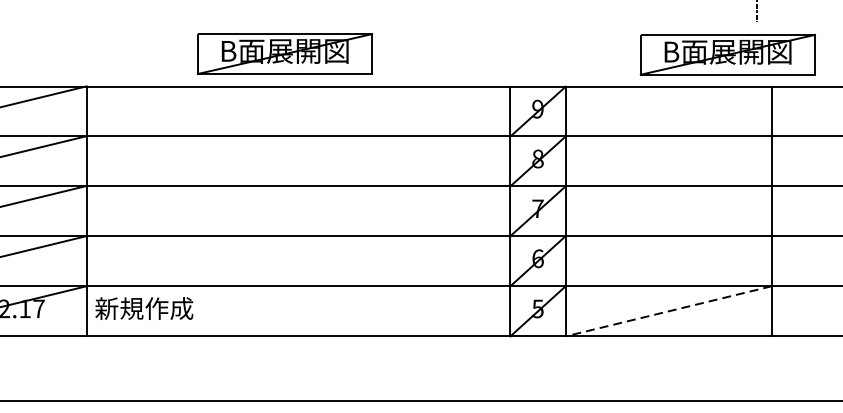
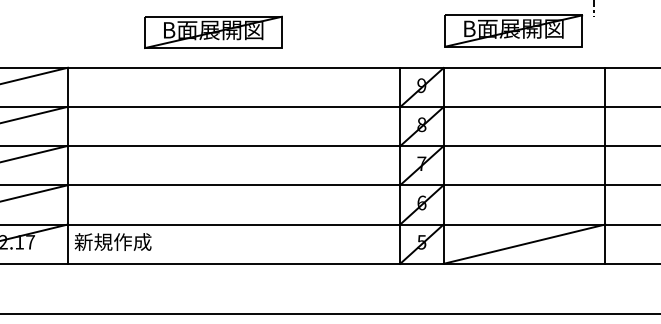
part: (285, 52) -> (213, 31), moved
part: (727, 54) -> (513, 30), moved
line: (667, 311) -> (523, 244), dashed -> solid

